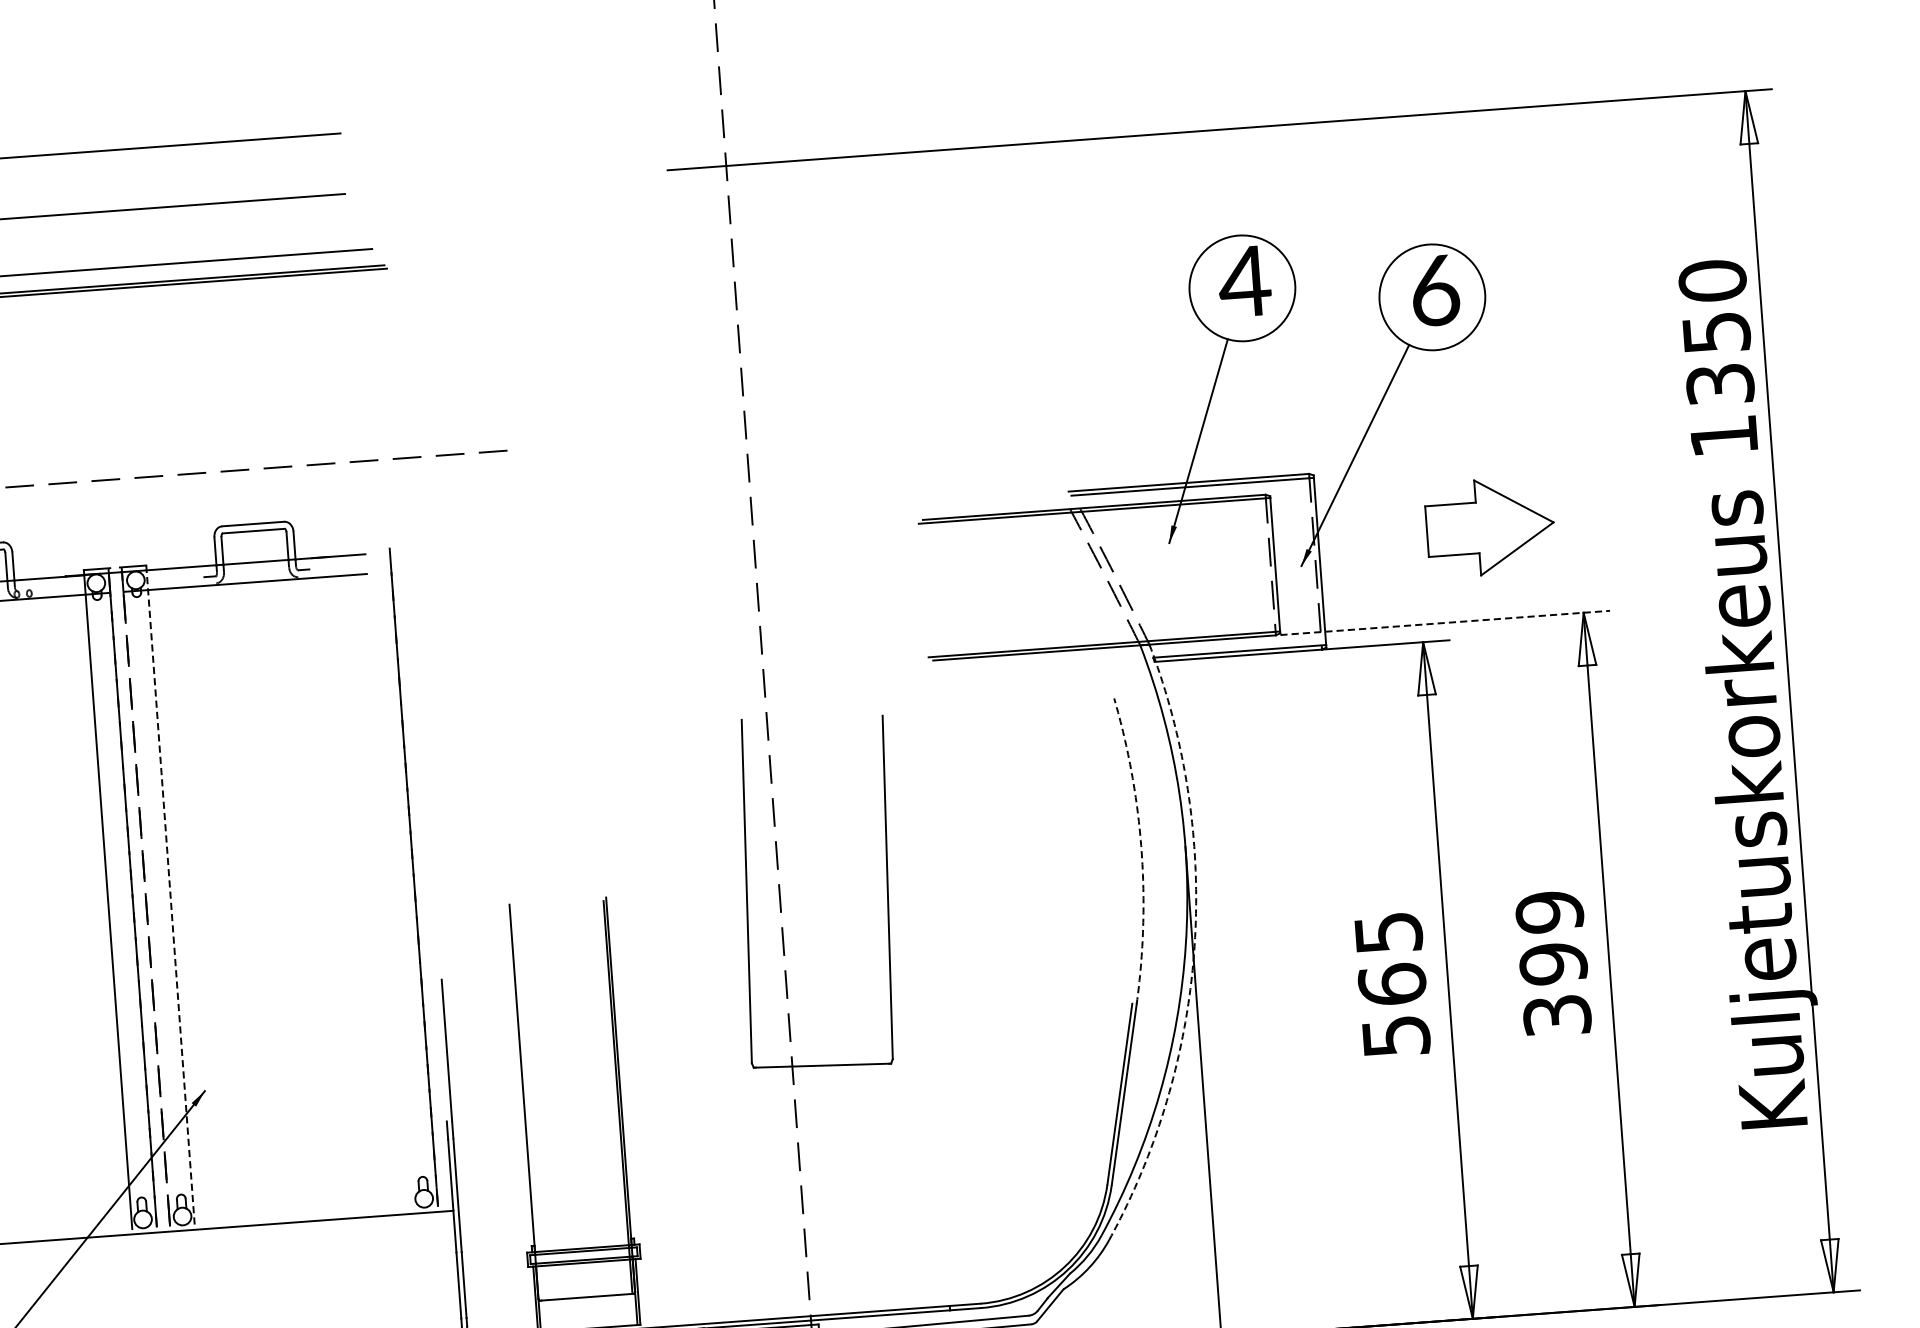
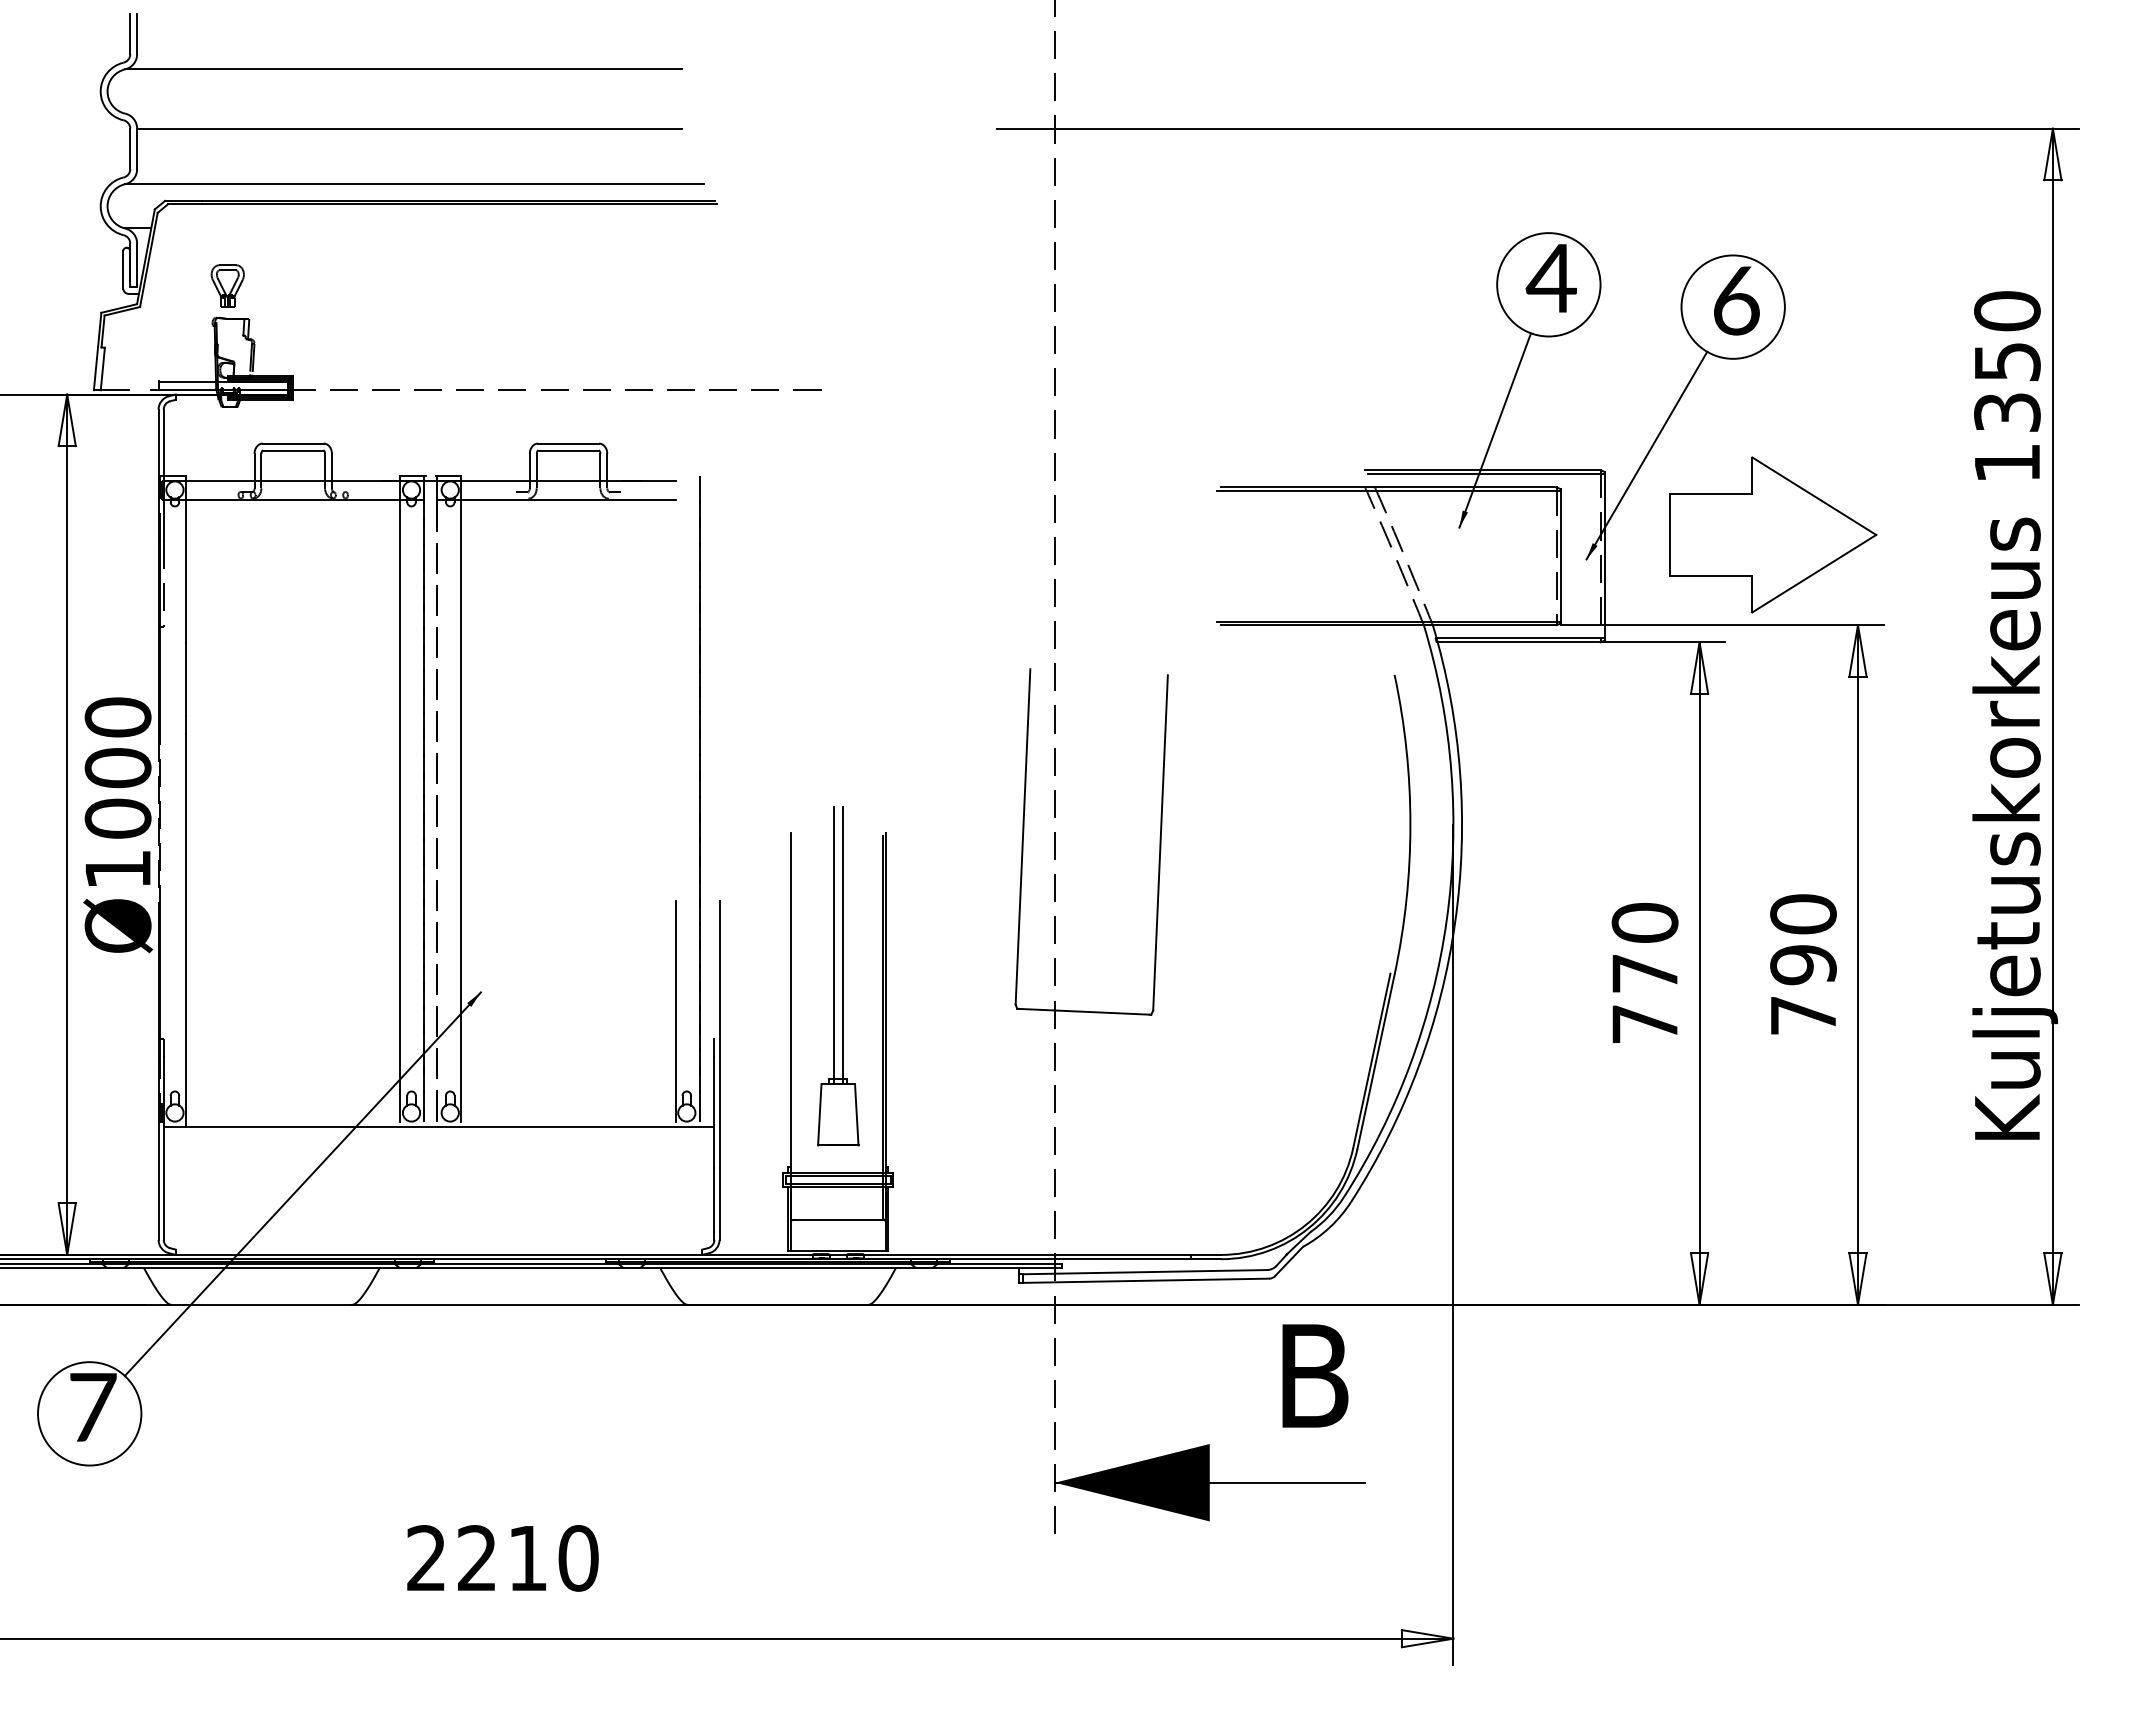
part: (1490, 526) -> (1773, 534), size x1.67
line: (1445, 623) -> (1722, 625), dashed -> solid
arc: (1141, 849) -> (1410, 824), dashed -> solid
line: (170, 894) -> (461, 798), dashed -> solid
arc: (1194, 946) -> (1455, 922), dashed -> solid
text: (1553, 963) -> (1803, 964), 399 -> 790
text: (1391, 983) -> (1644, 972), 565 -> 770
part: (568, 1048) -> (838, 976), added
line: (404, 1095) -> (675, 1010), added

